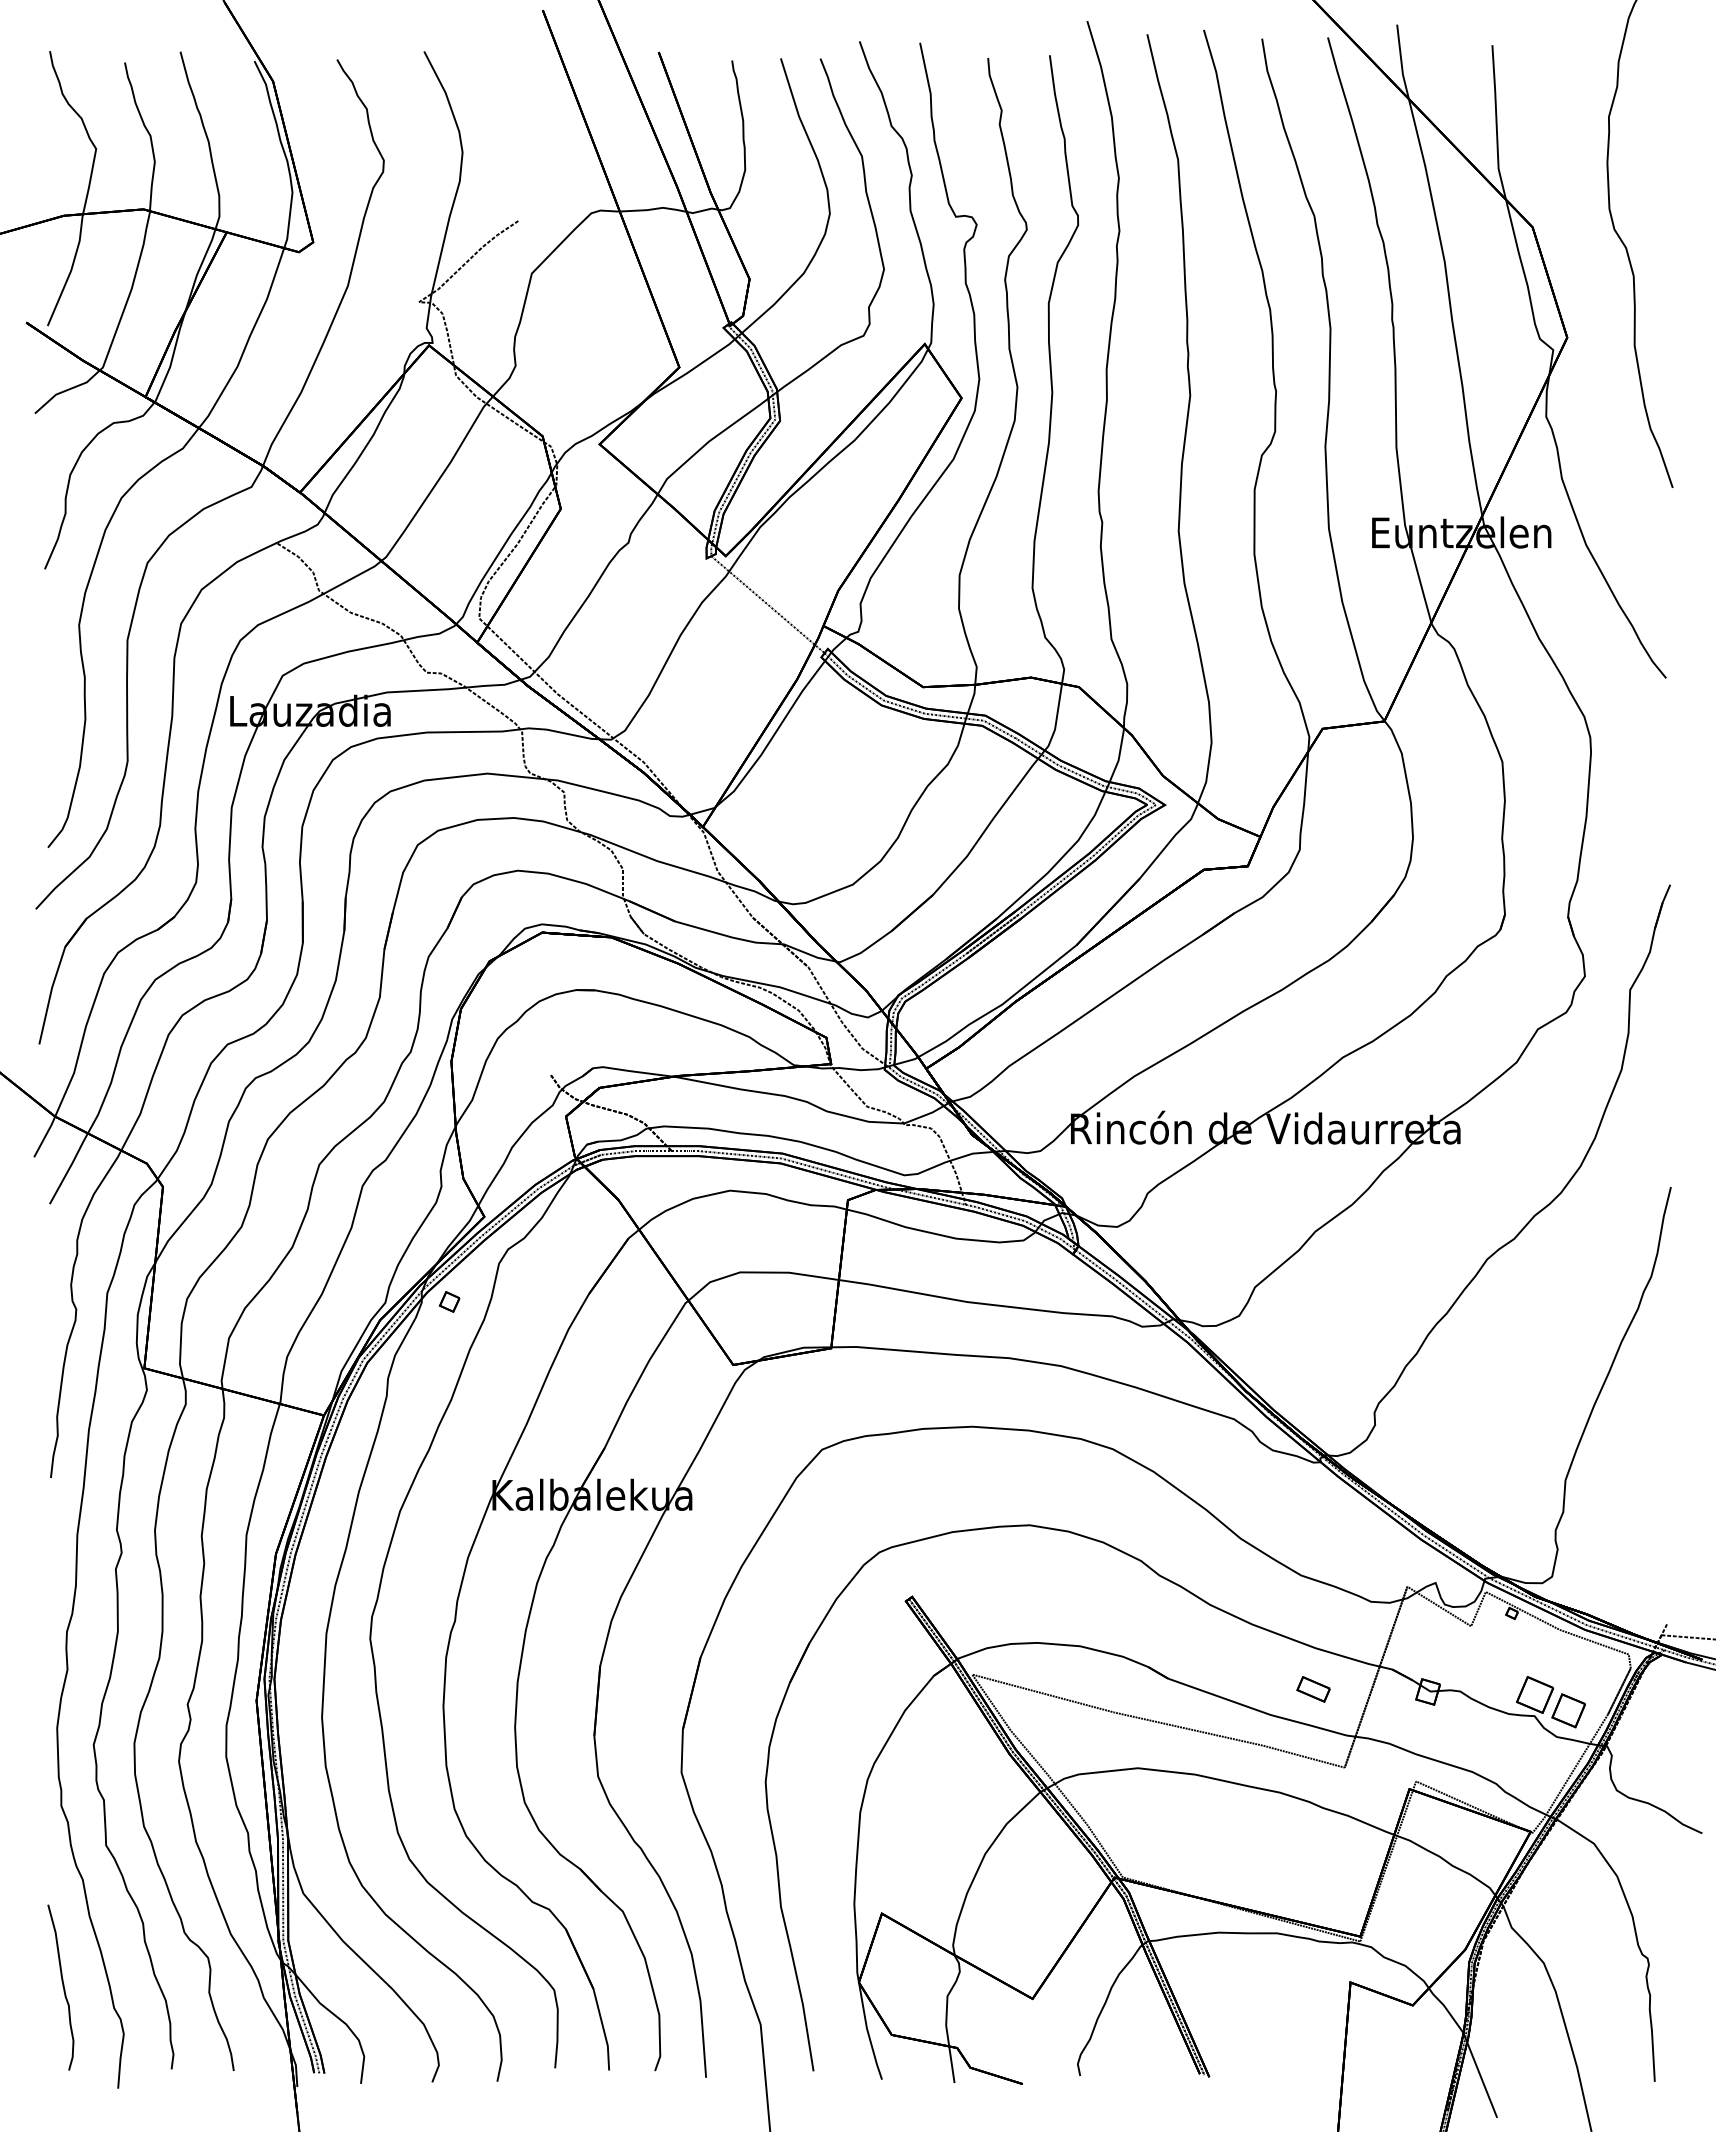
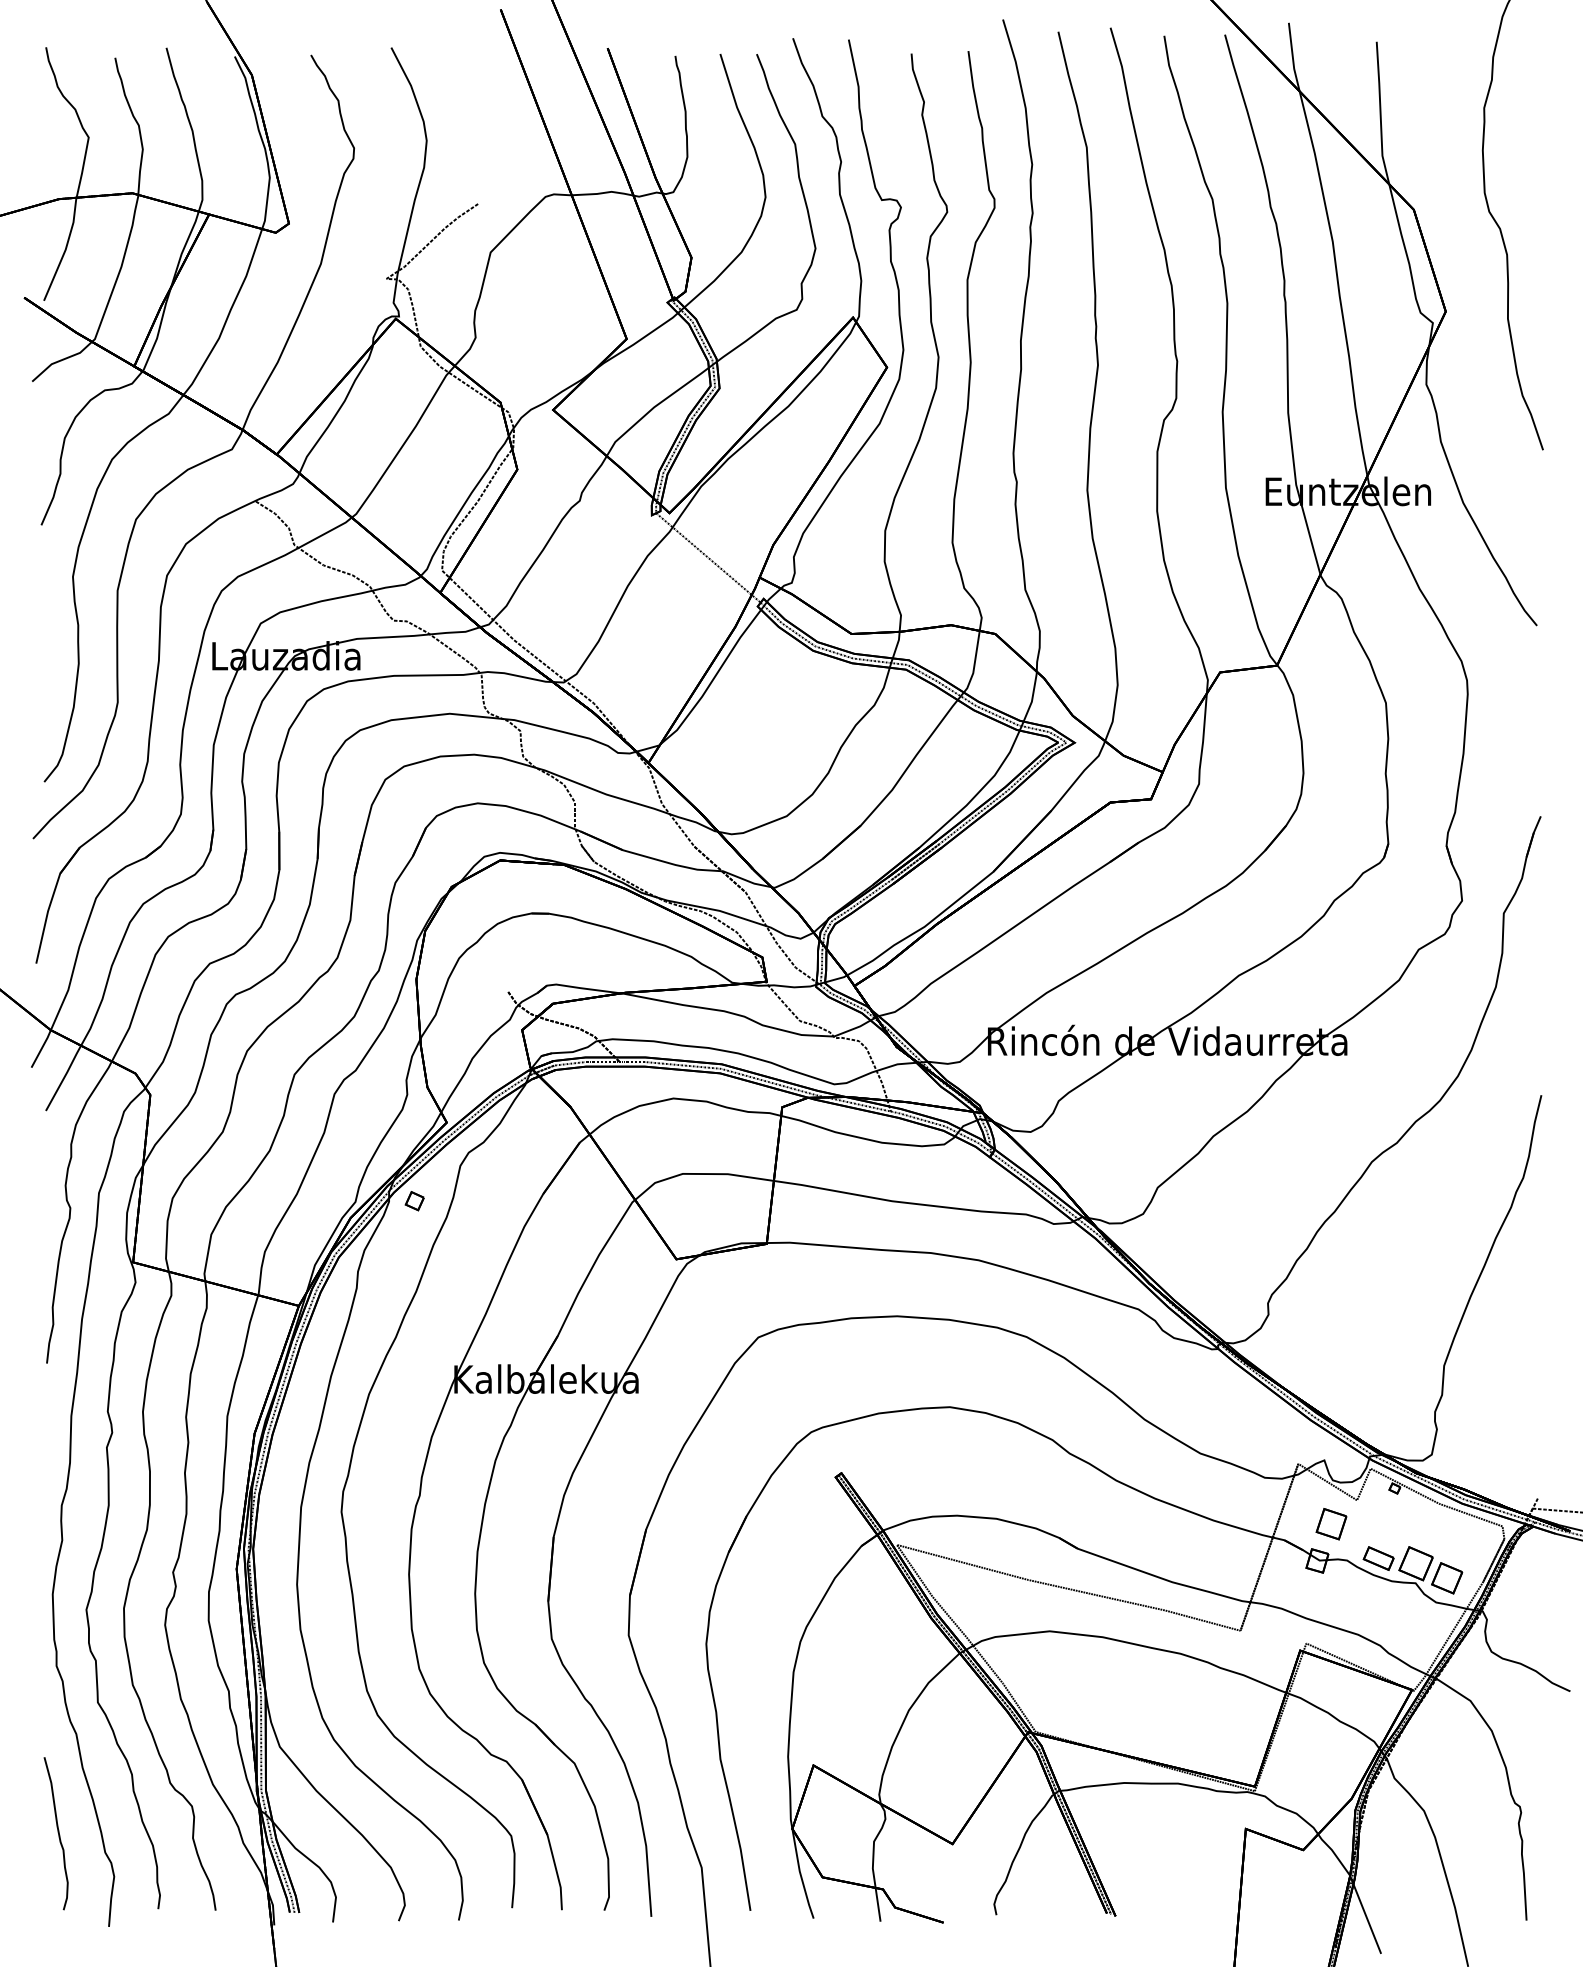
part: (1443, 1651) -> (1331, 1523), added
part: (1313, 1689) -> (1378, 1558), moved

